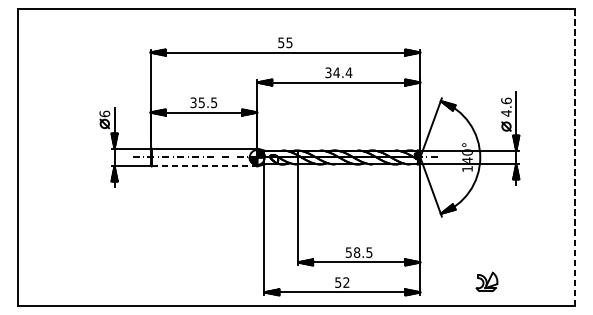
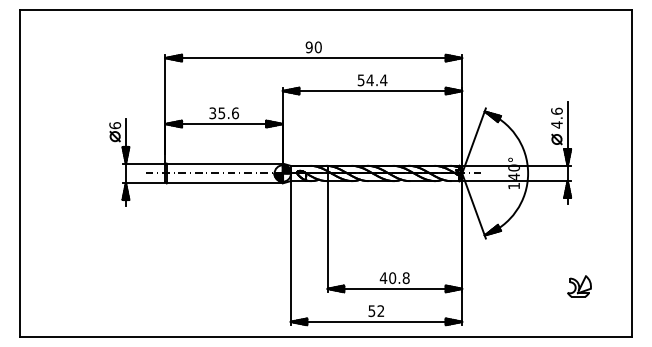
text: (285, 42) -> (313, 47), 55 -> 90
text: (328, 72) -> (361, 79), 34.4 -> 54.4
text: (214, 102) -> (235, 113), 35.5 -> 35.6
line: (575, 157) -> (632, 173), dashed -> solid
line: (205, 166) -> (225, 183), dashed -> solid
text: (358, 252) -> (394, 278), 58.5 -> 40.8
part: (486, 282) -> (579, 286), moved

